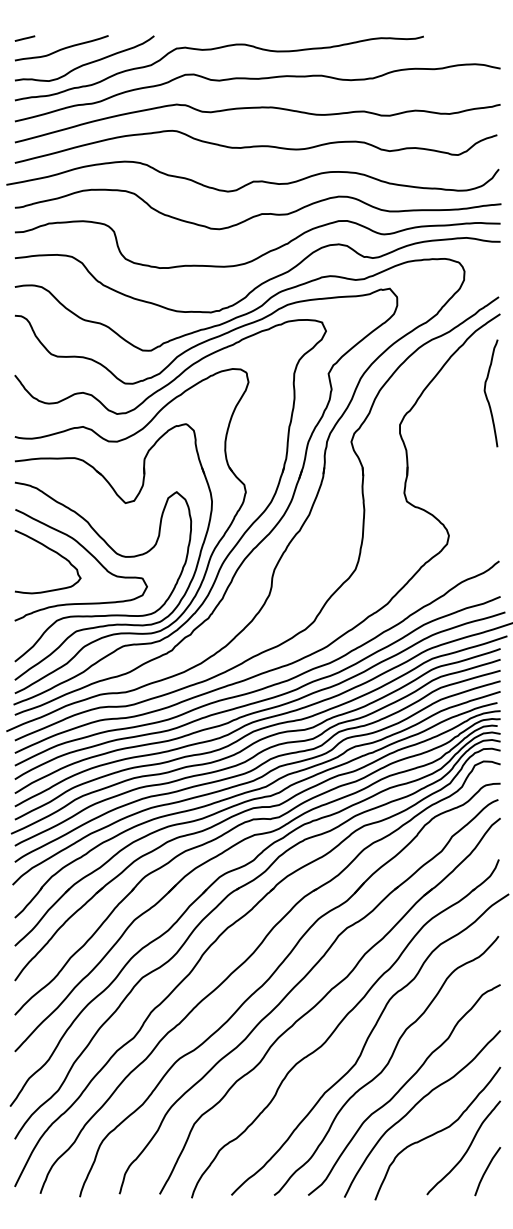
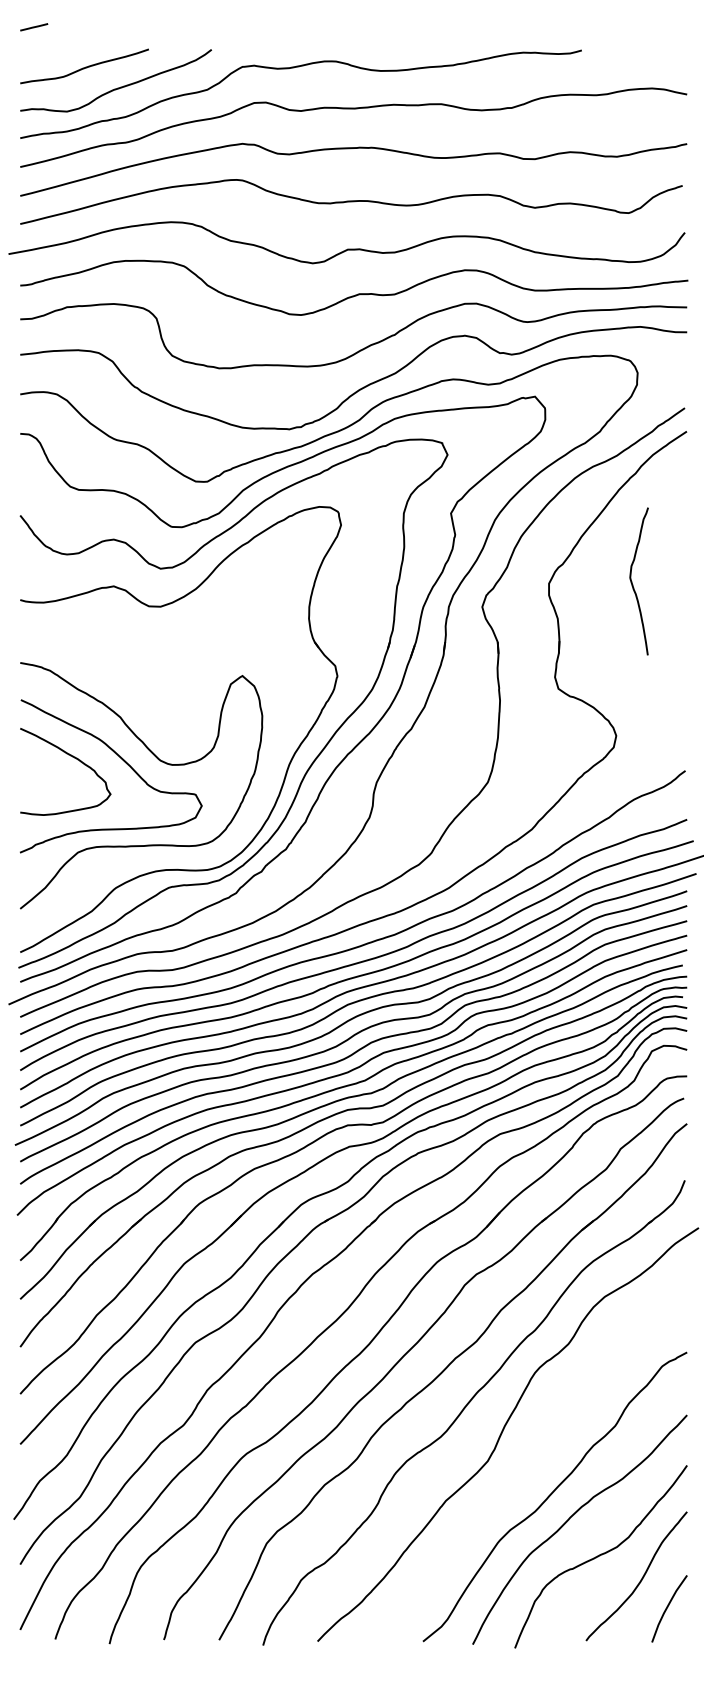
line: (25, 38) -> (34, 27), moved
curve: (487, 395) -> (633, 584), moved
part: (125, 503) -> (171, 691), removed
curve: (386, 1065) -> (530, 1463), removed

